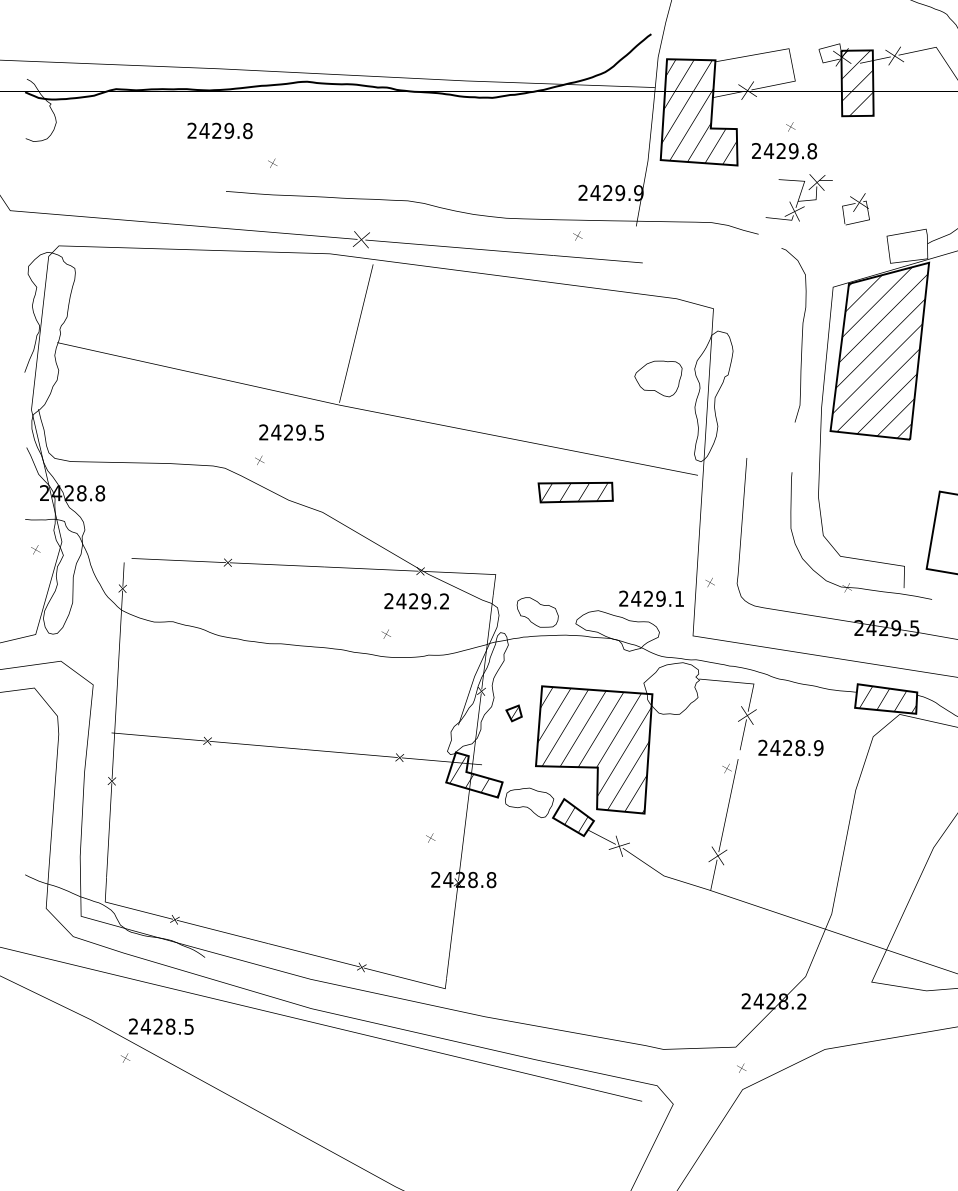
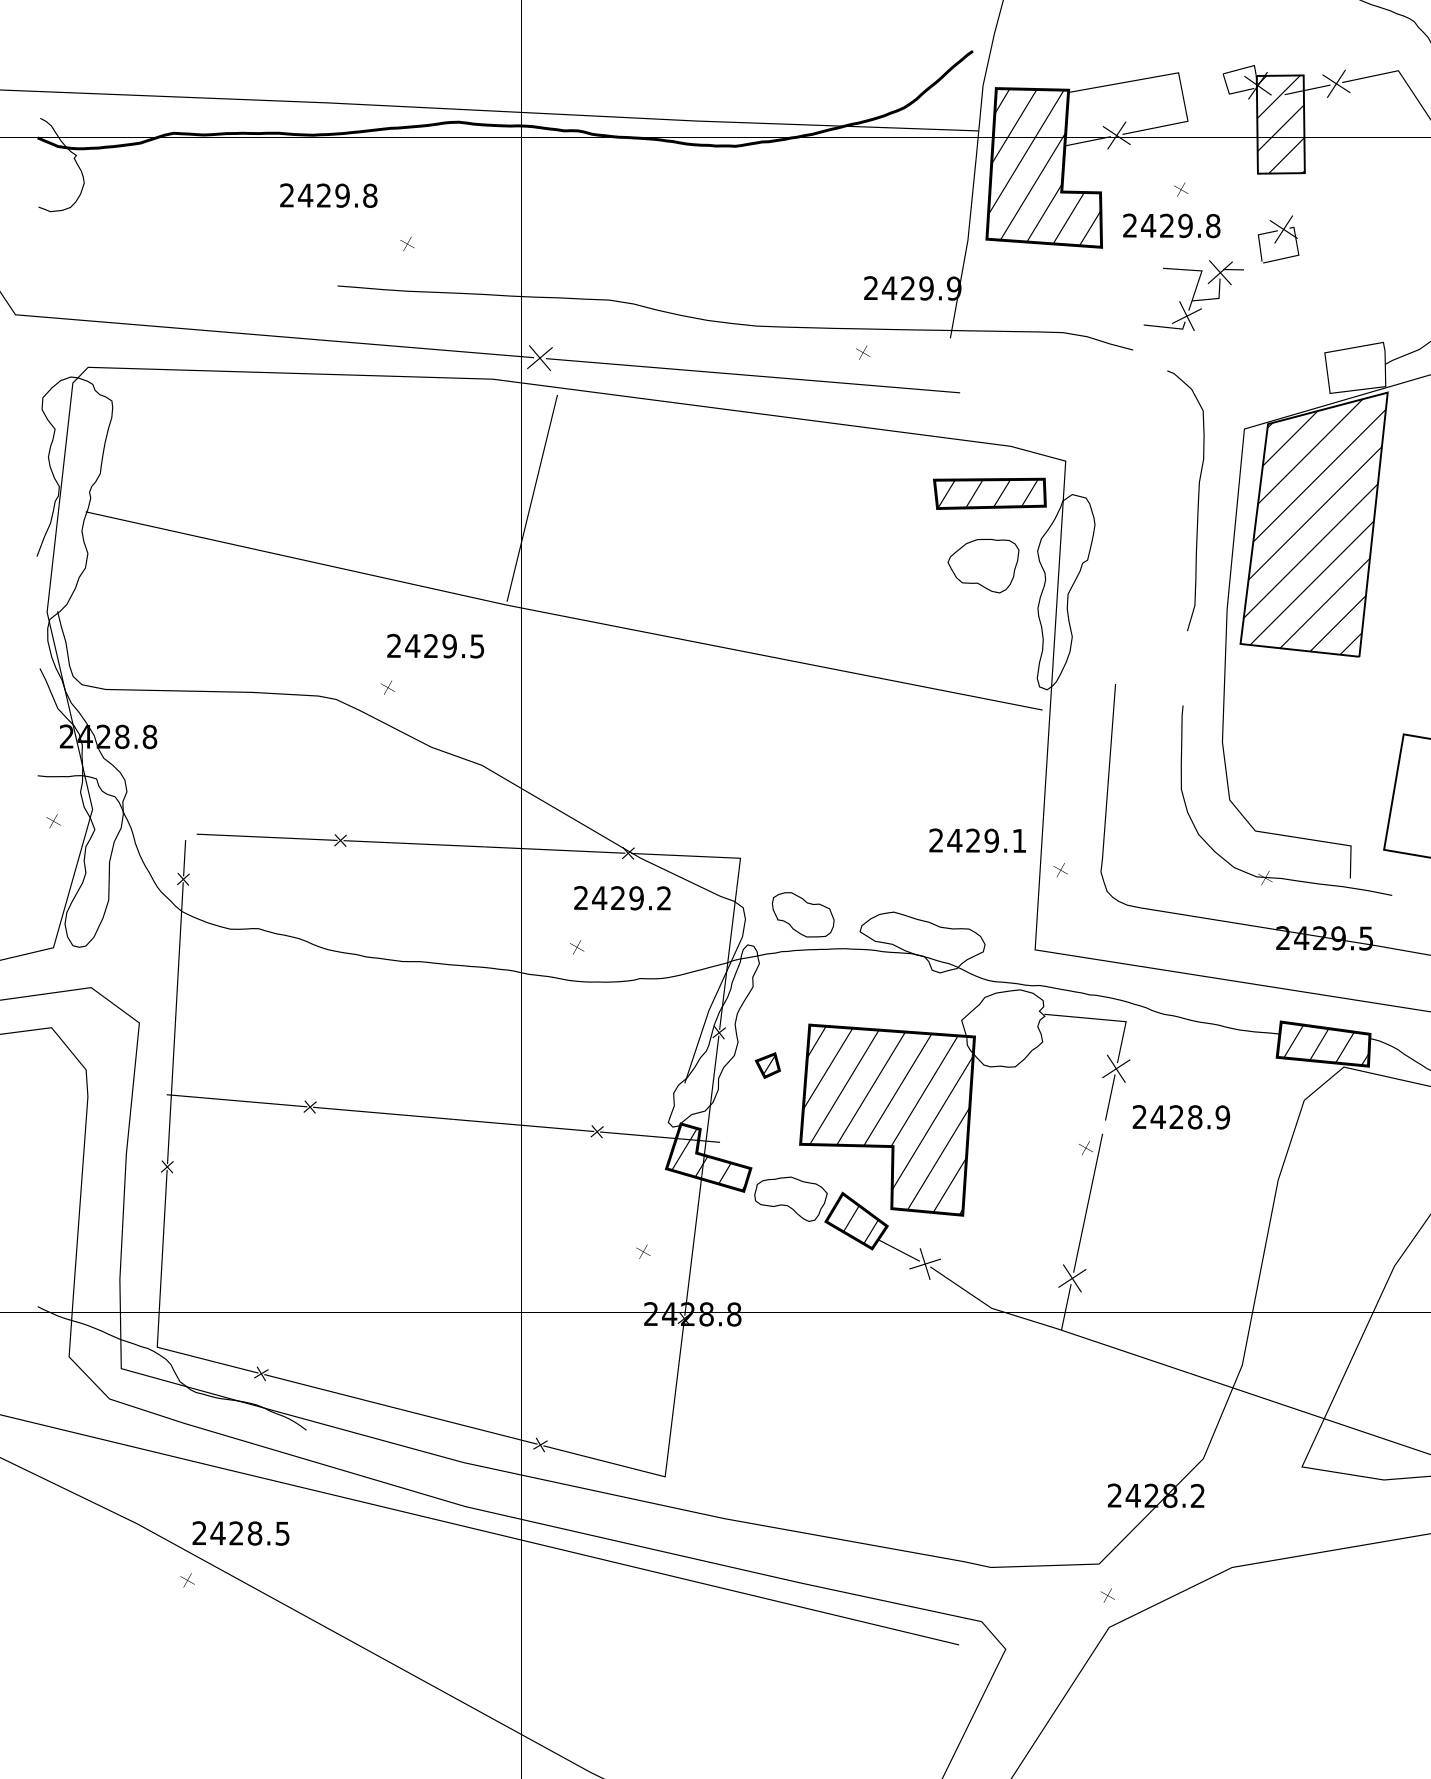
part: (855, 209) -> (1277, 239), moved
part: (575, 492) -> (989, 493), moved
text: (651, 598) -> (977, 840), moved

